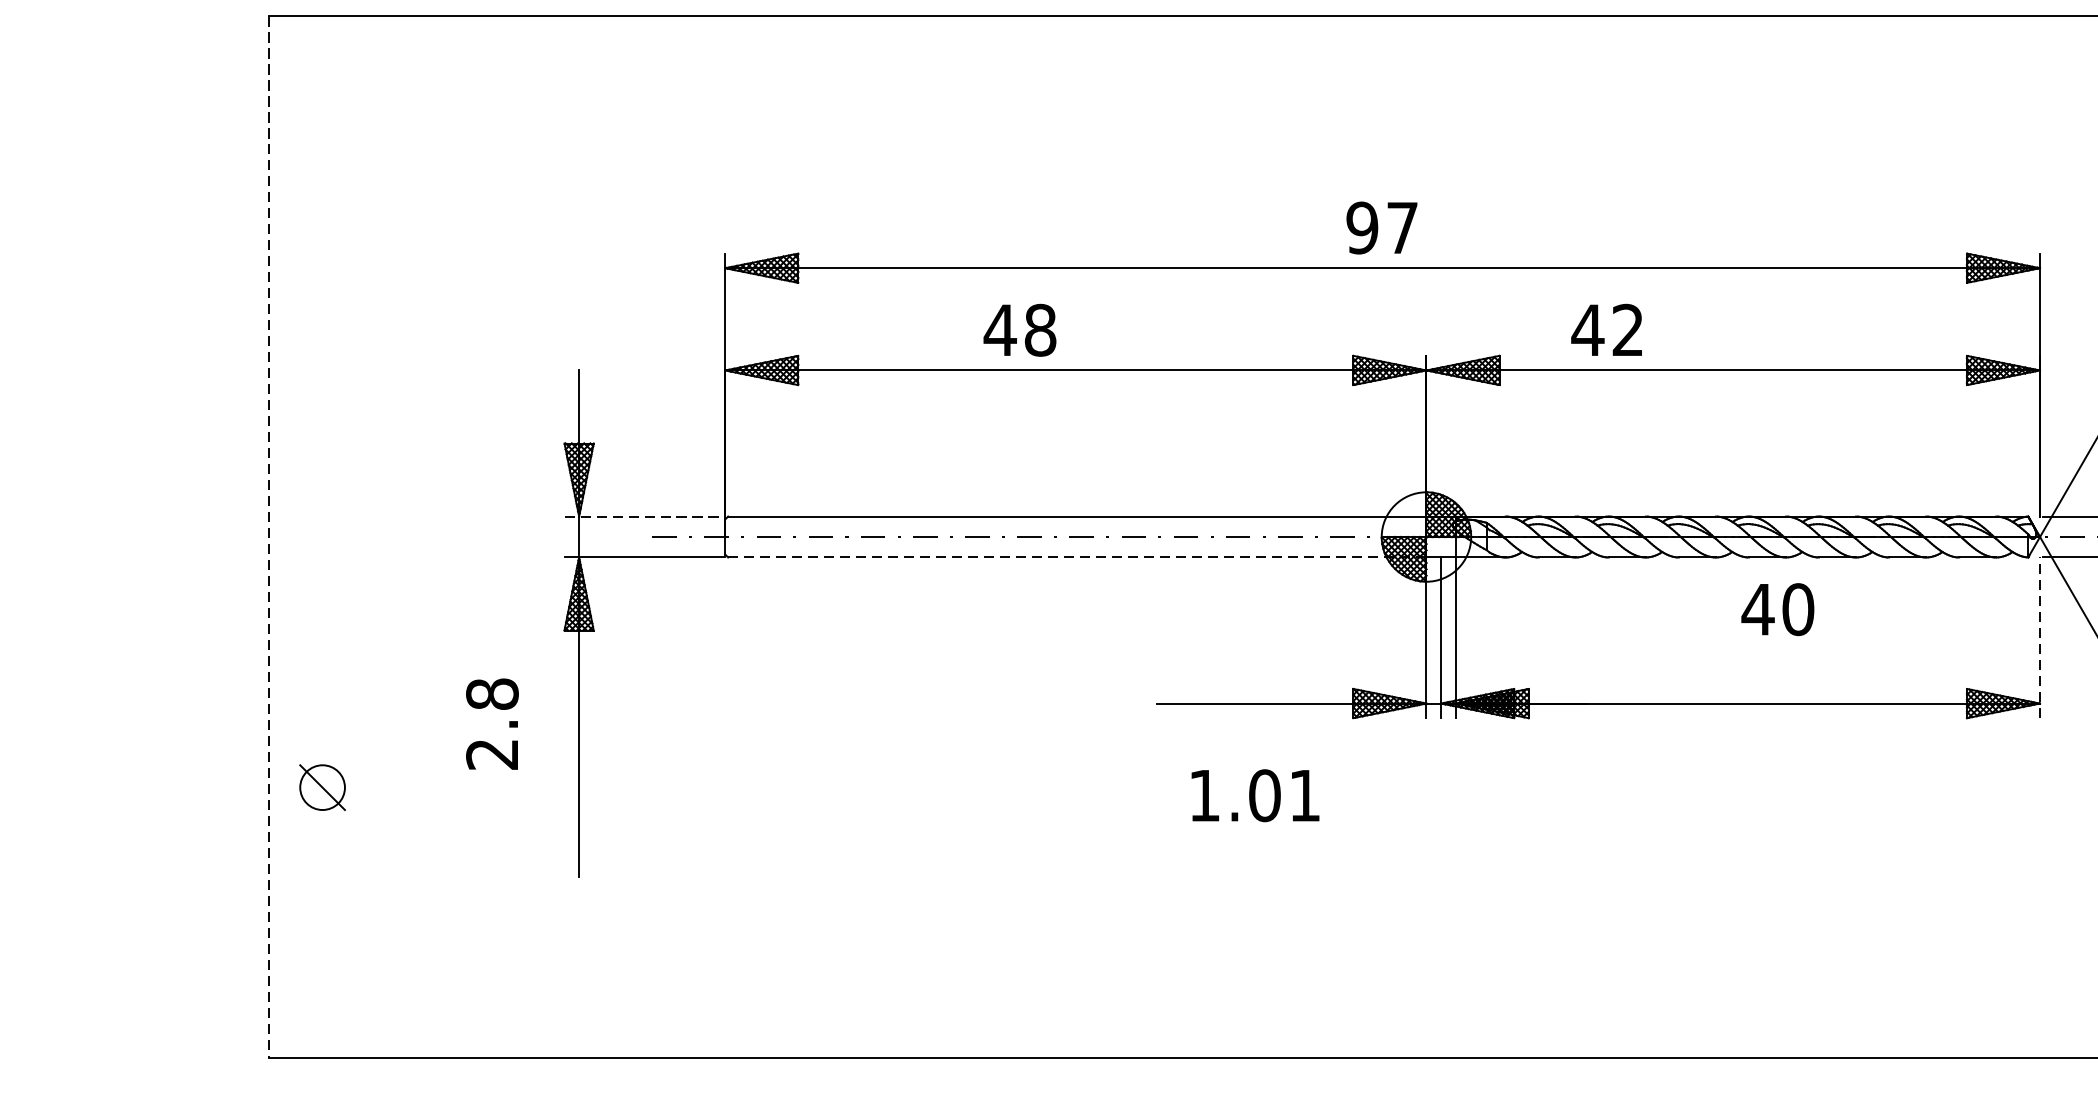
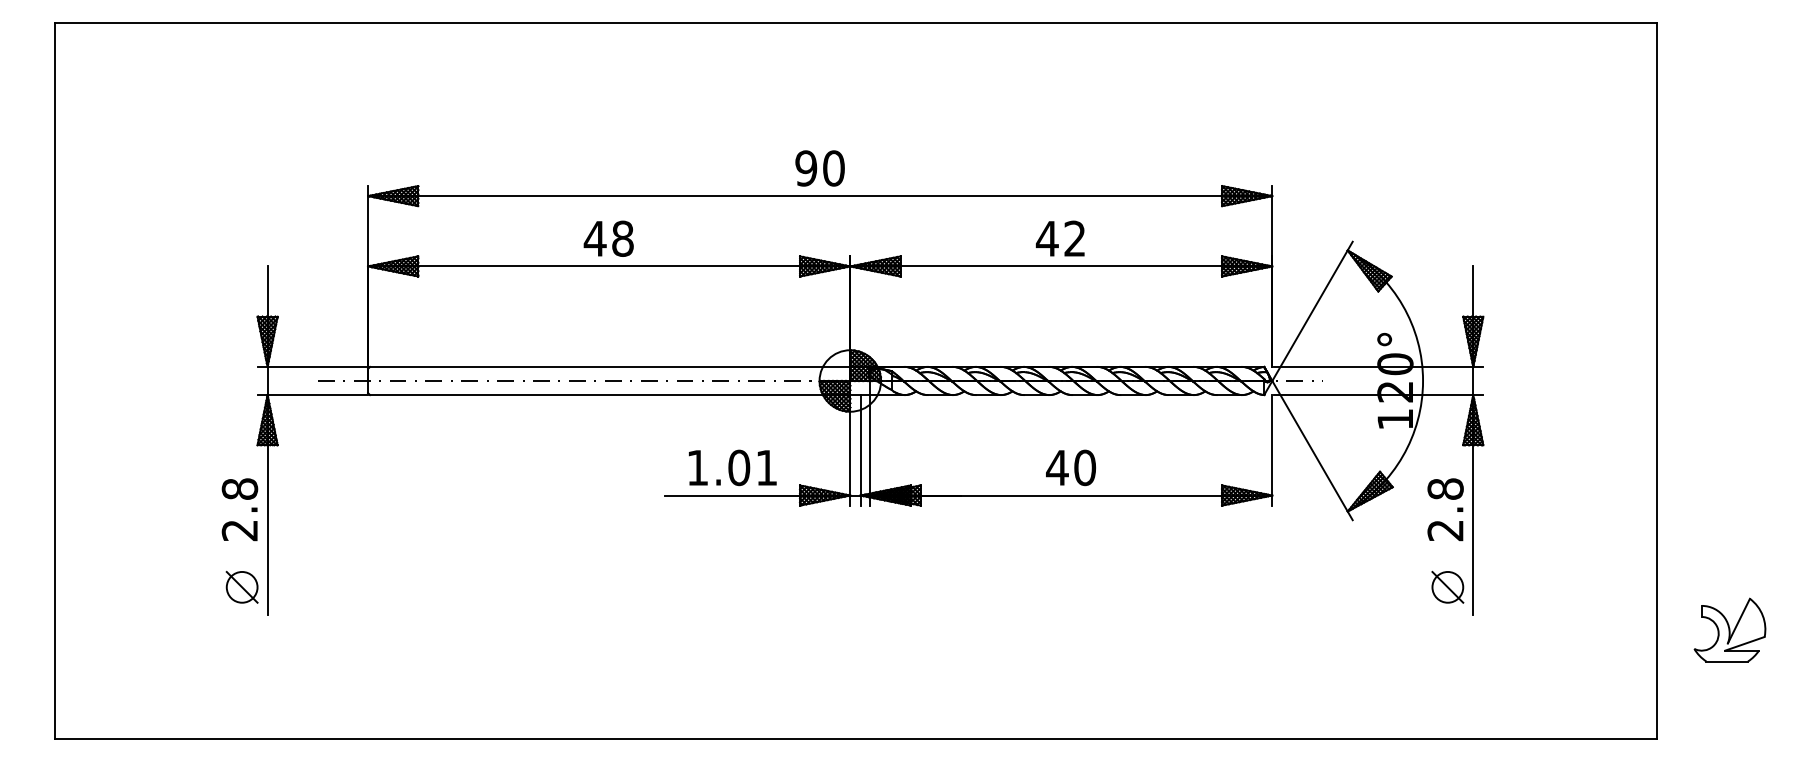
text: (1401, 228) -> (833, 168), 97 -> 90
text: (1019, 329) -> (608, 238), moved
text: (1605, 329) -> (1059, 238), moved
line: (645, 515) -> (313, 366), dashed -> solid
line: (269, 537) -> (54, 381), dashed -> solid
line: (1077, 558) -> (610, 395), dashed -> solid
text: (1777, 609) -> (1070, 467), moved
line: (2040, 636) -> (1272, 449), dashed -> solid
text: (491, 723) -> (239, 509), moved
part: (321, 786) -> (241, 586), moved
text: (1255, 795) -> (732, 467), moved

